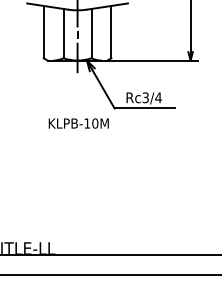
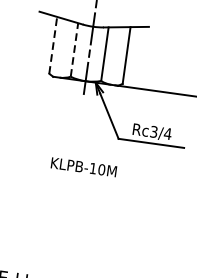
line: (43, 32) -> (52, 45), solid -> dashed
line: (63, 33) -> (74, 49), solid -> dashed
text: (78, 123) -> (83, 167), moved

